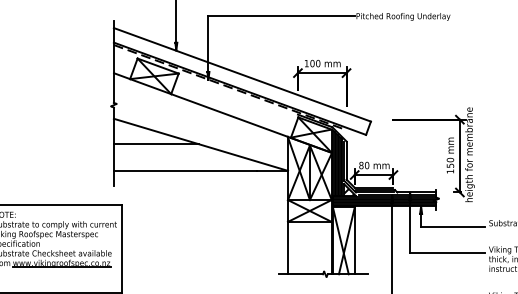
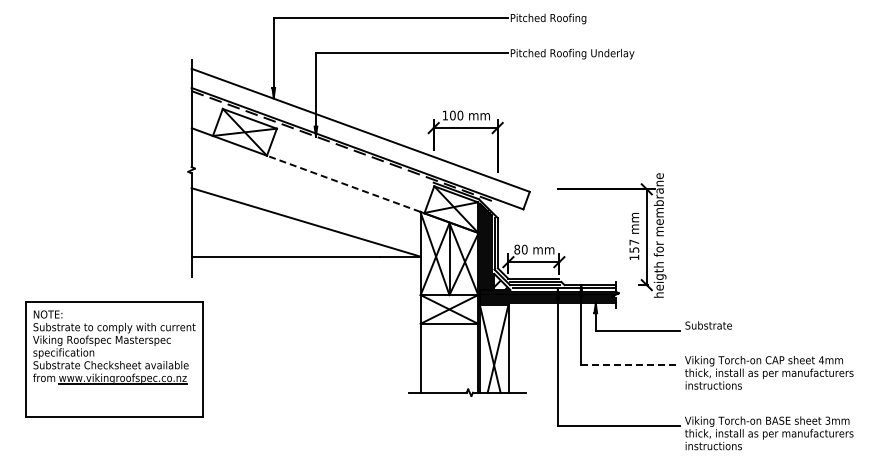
line: (229, 115) -> (343, 183), solid -> dashed
line: (156, 144) -> (247, 221), removed
text: (450, 160) -> (634, 242), 150 -> 157
line: (448, 253) -> (631, 365), solid -> dashed

